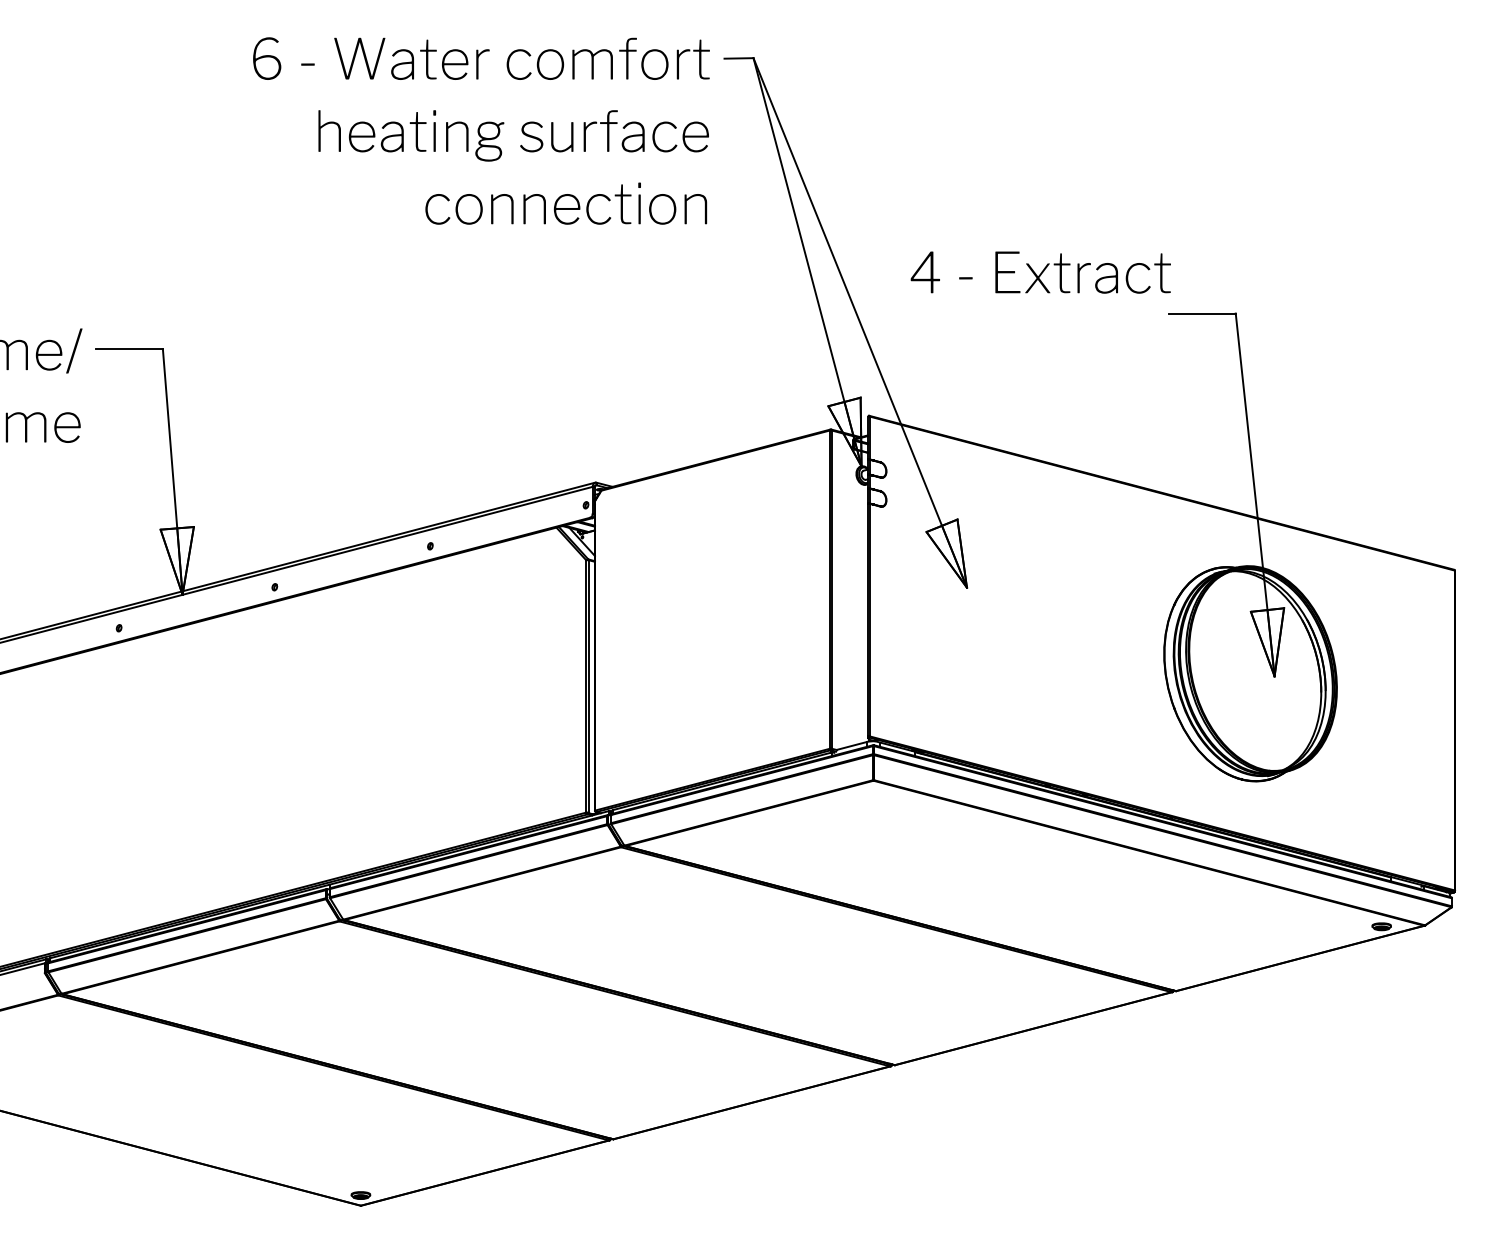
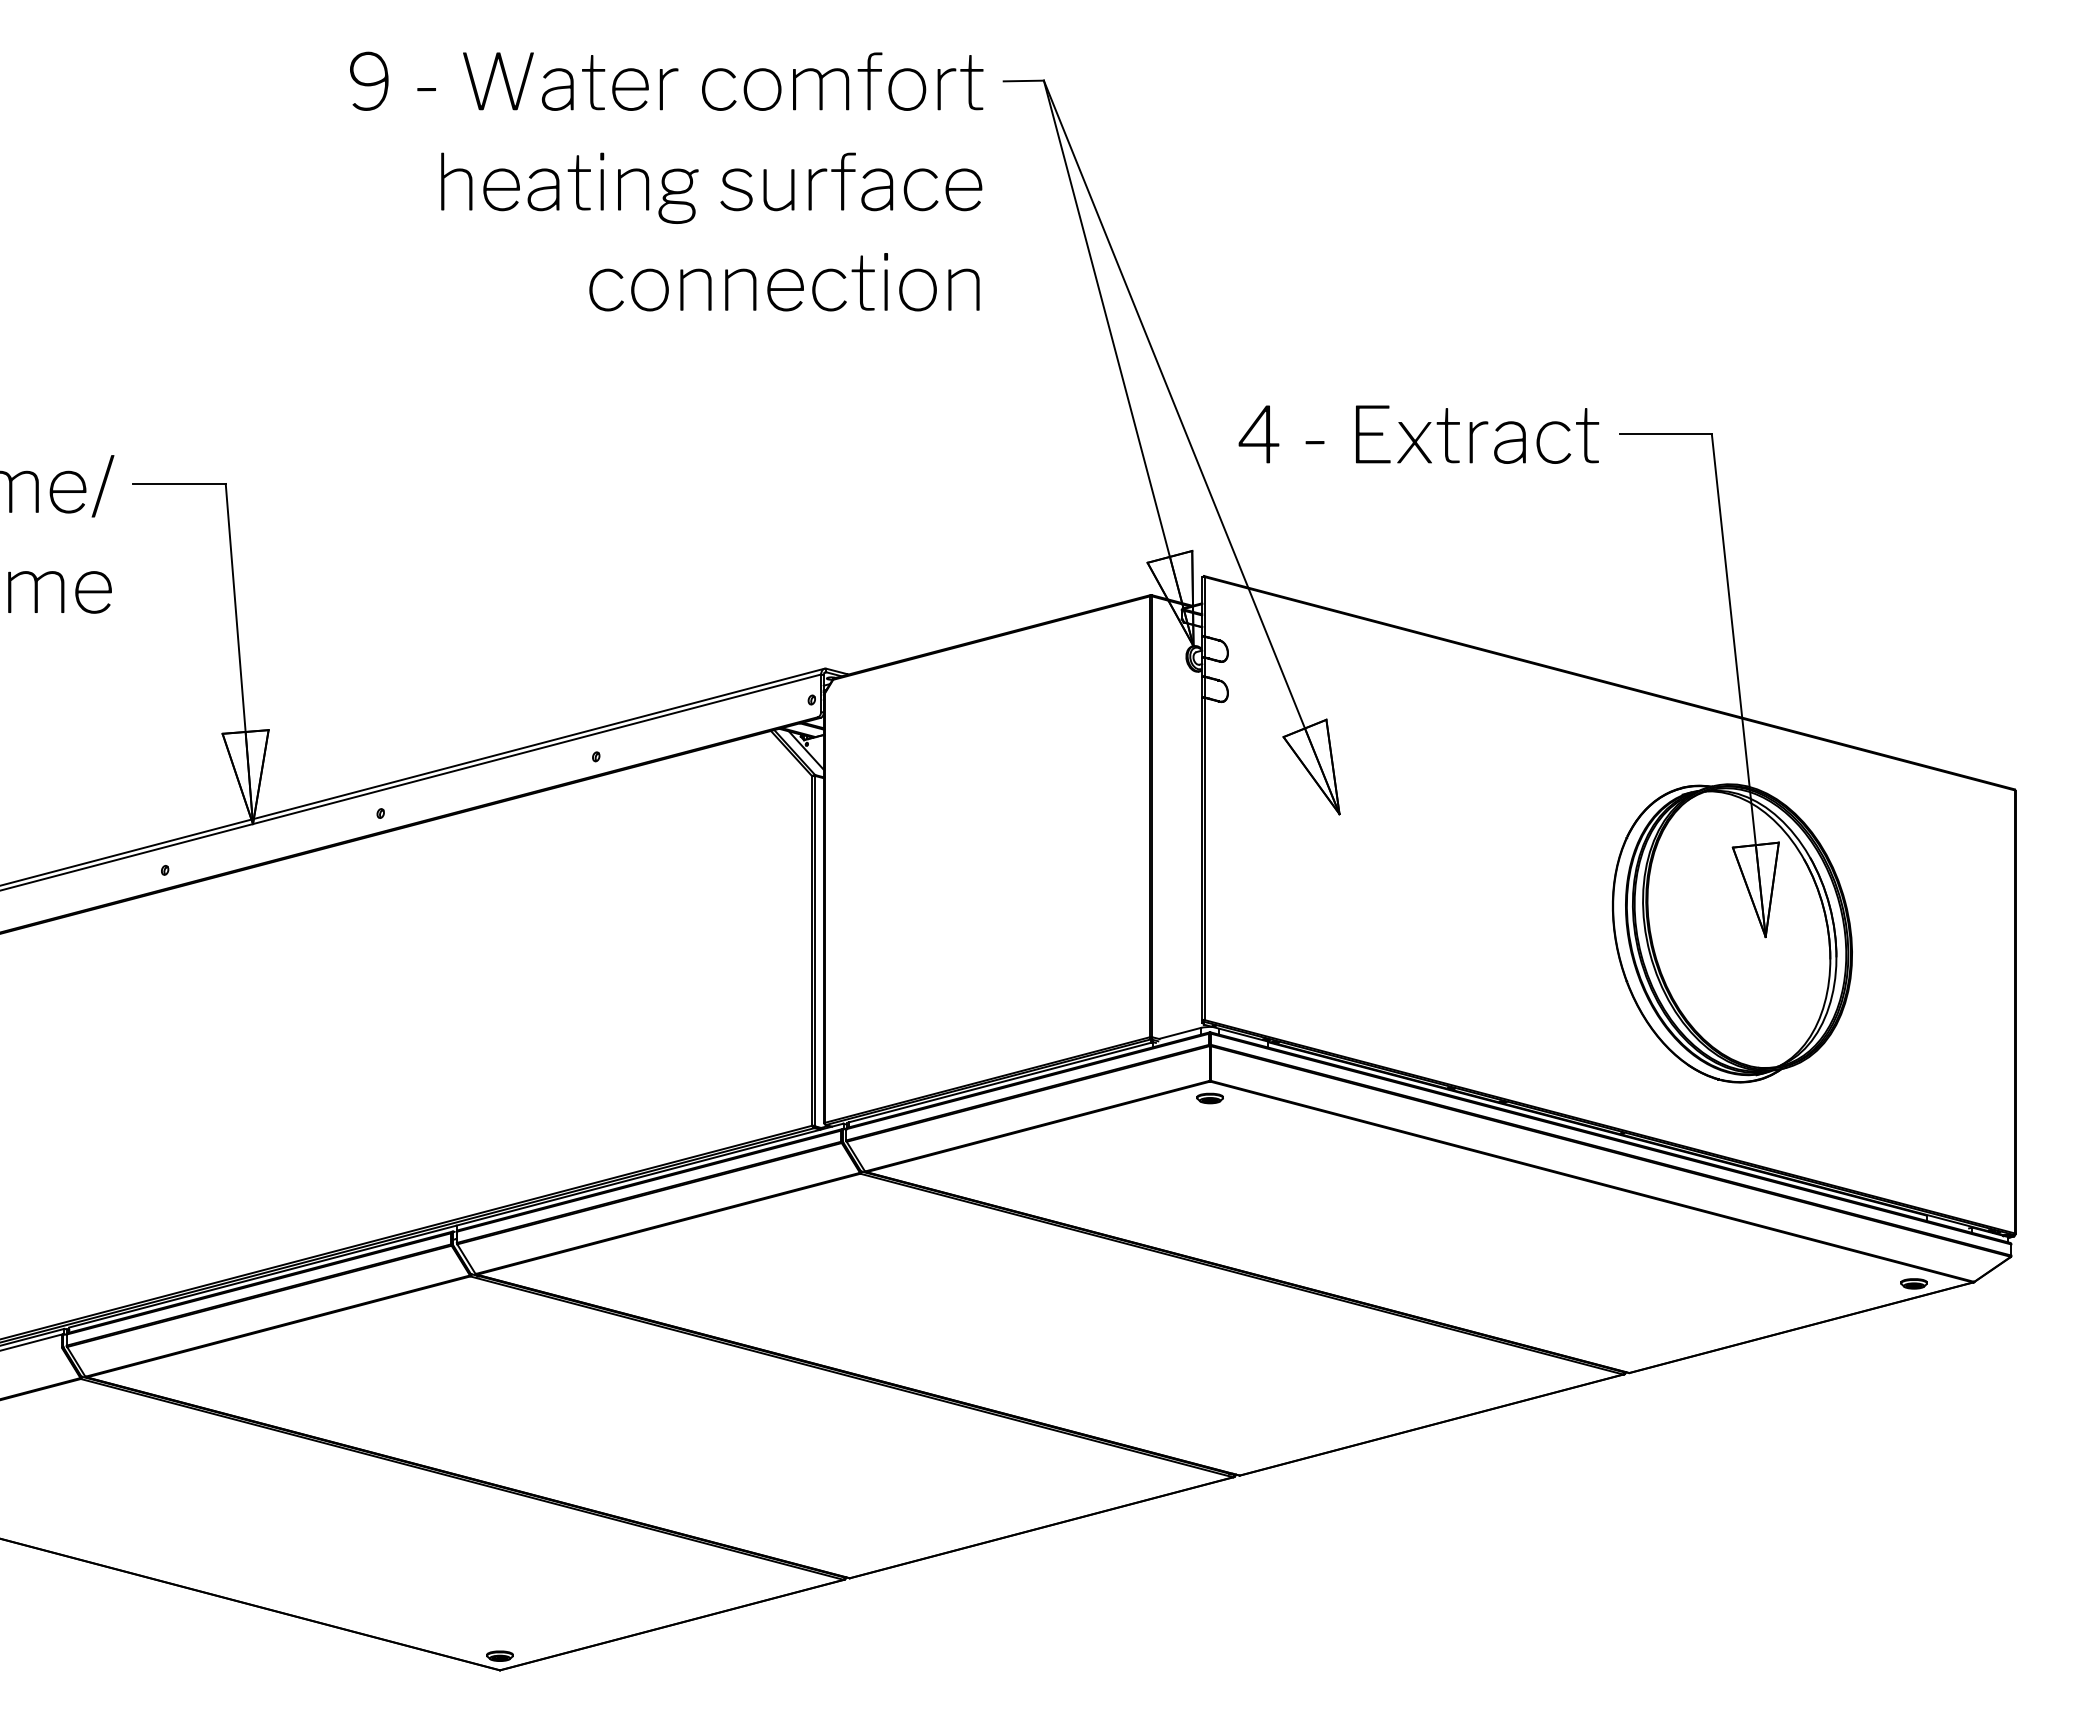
text: (266, 58) -> (369, 80), 6 -> 9
text: (1040, 272) -> (1418, 434), moved
part: (873, 792) -> (1209, 1098), added

